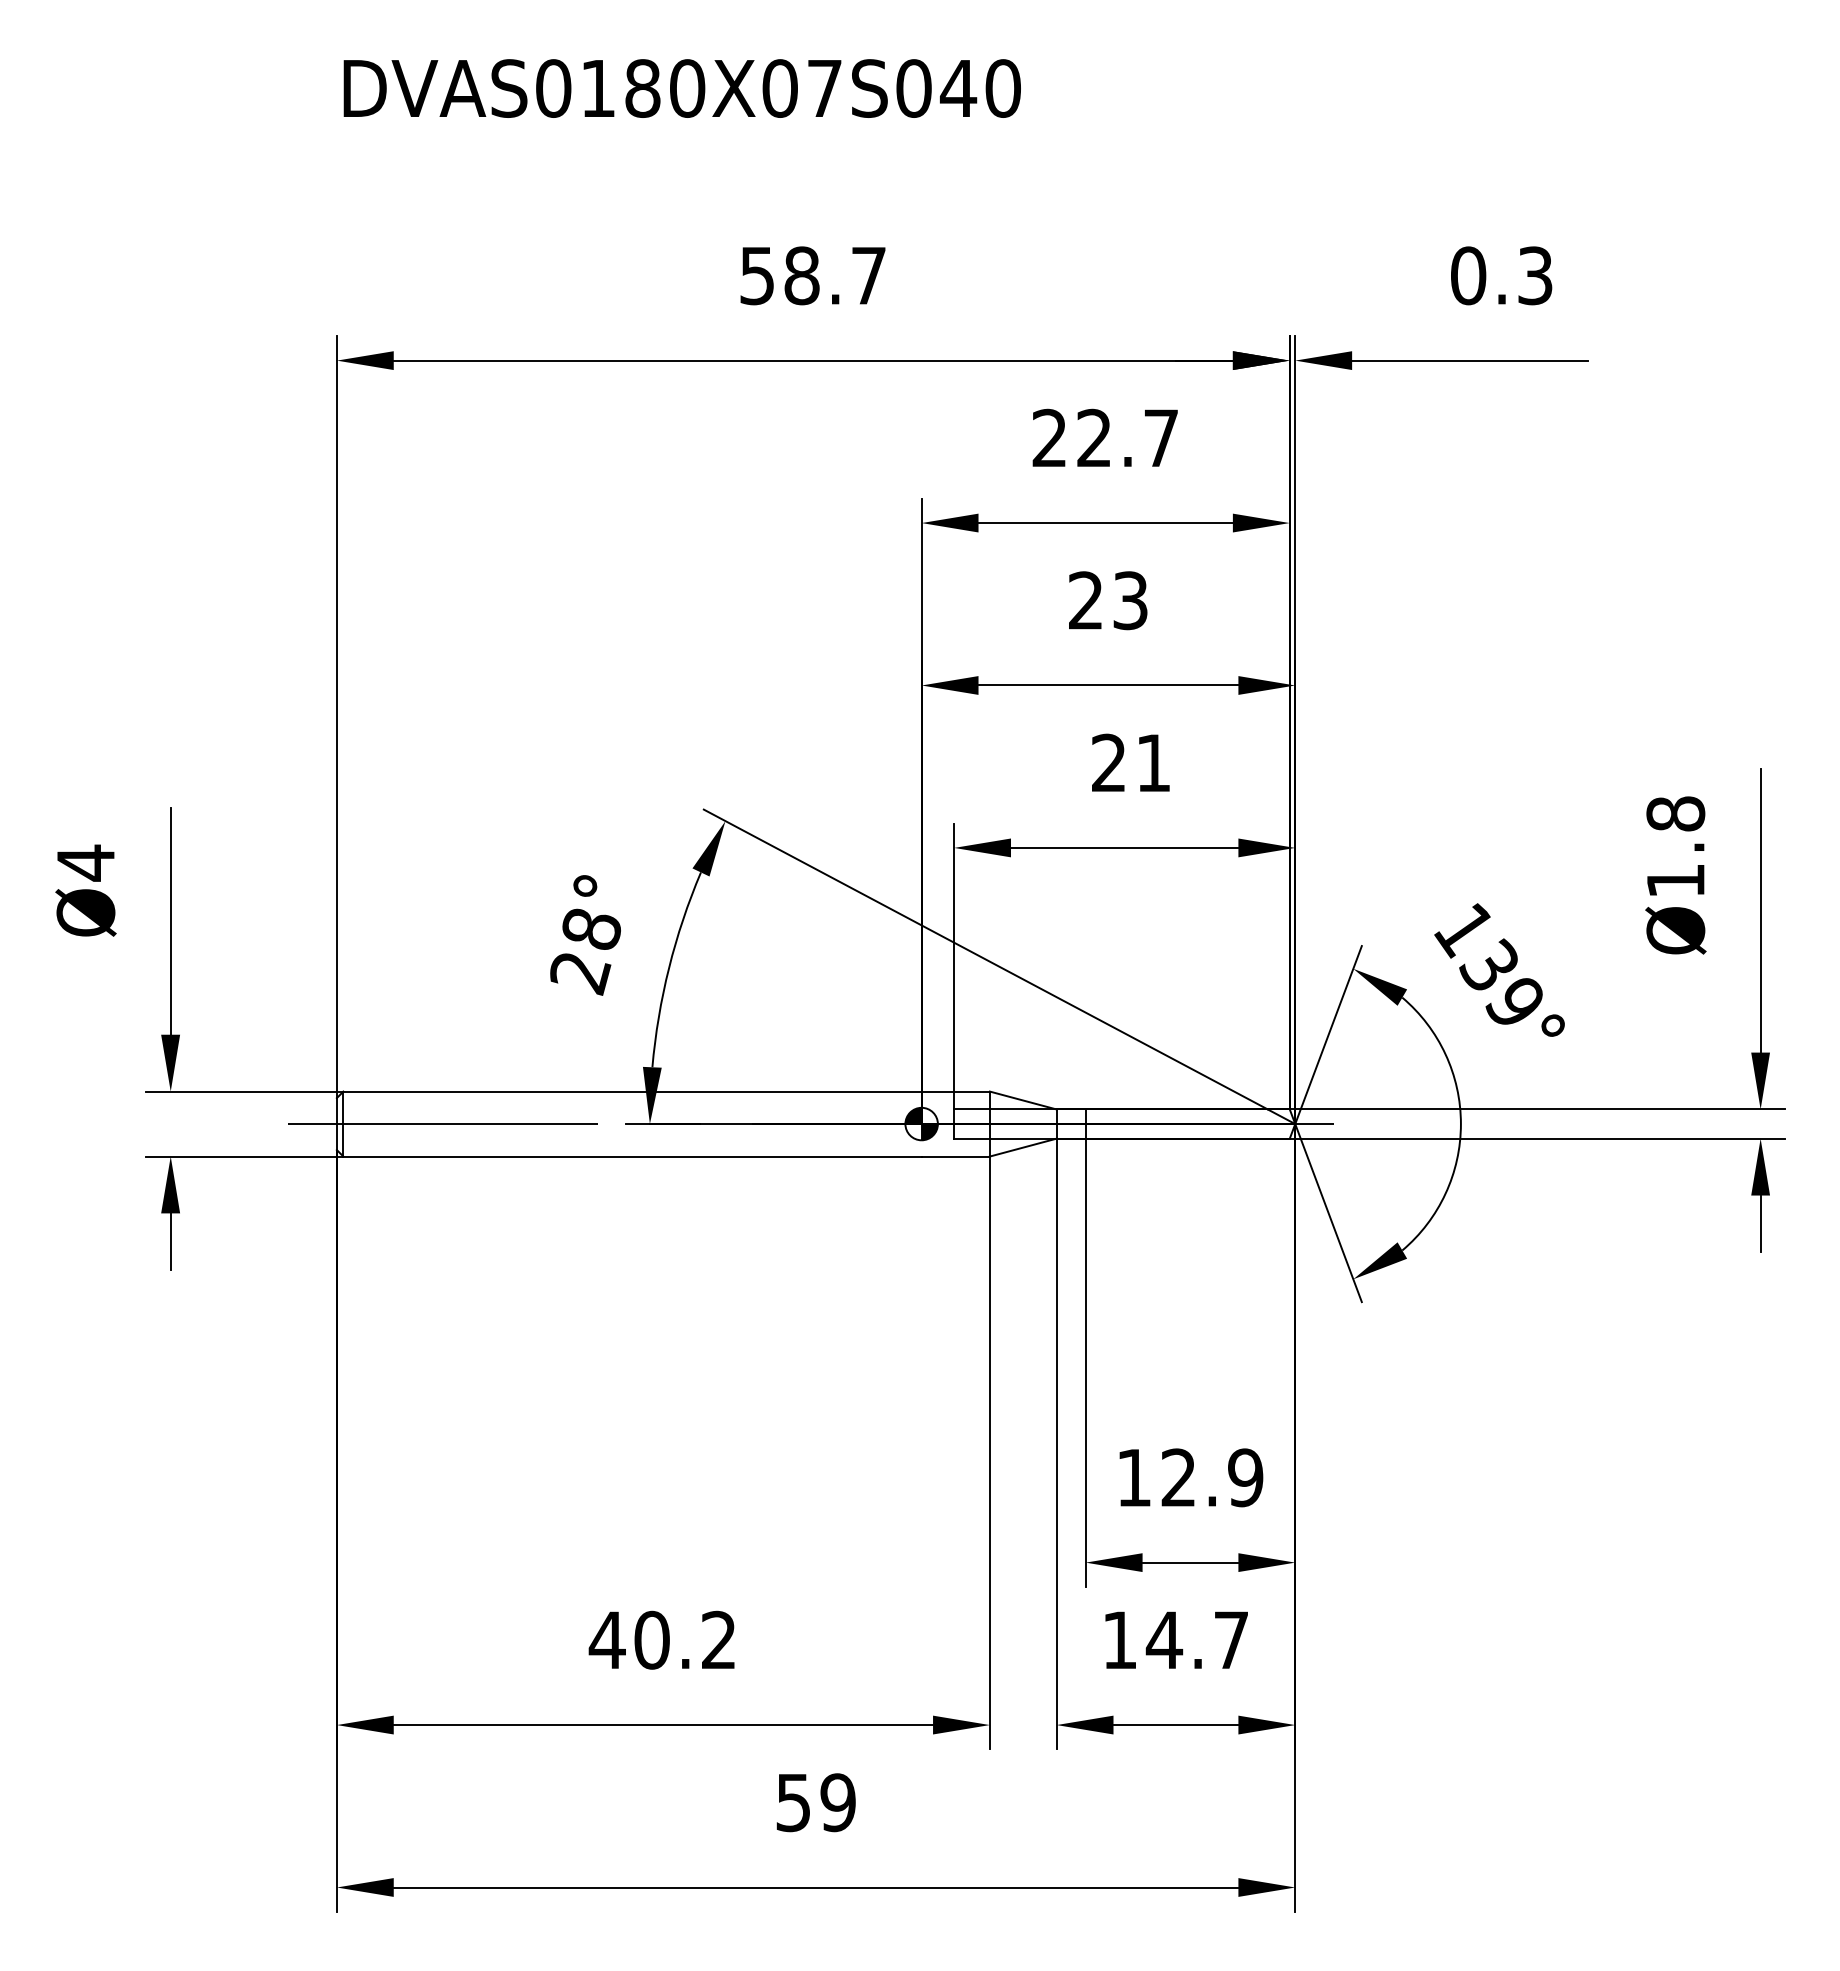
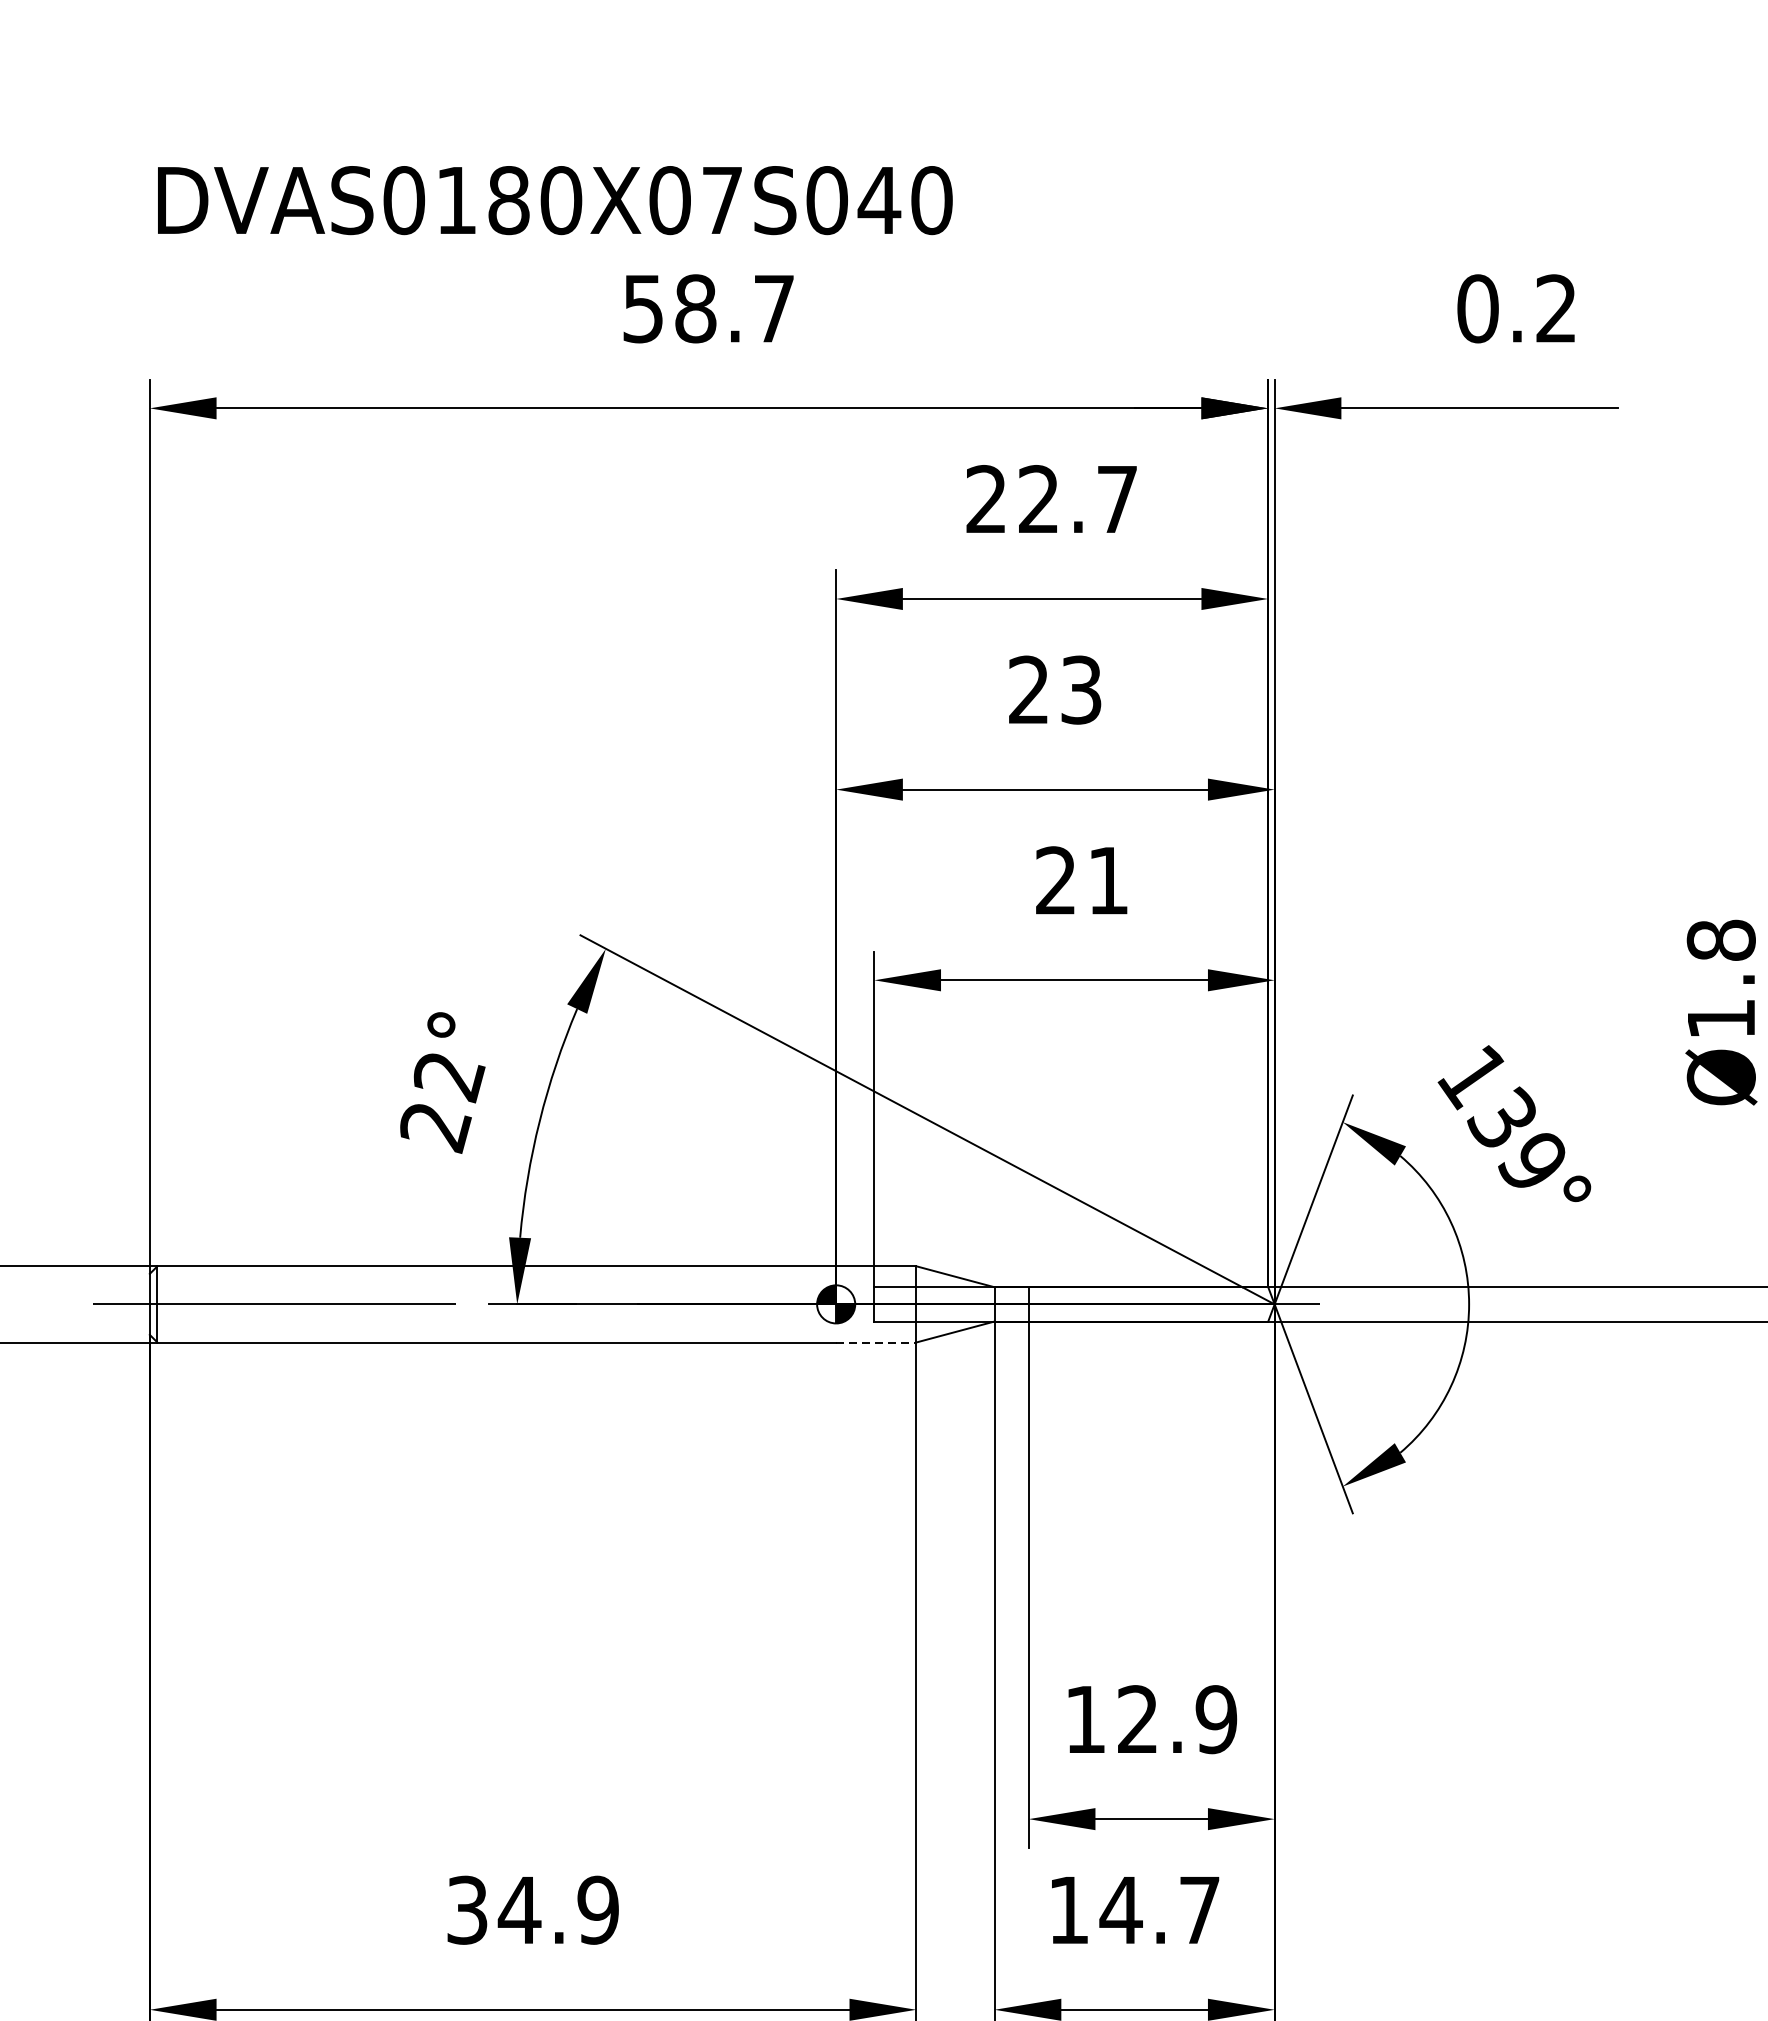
text: (681, 88) -> (554, 200), moved
text: (1535, 275) -> (1556, 308), 0.3 -> 0.2
text: (591, 930) -> (448, 1077), 28° -> 22°
line: (956, 1156) -> (877, 1342), solid -> dashed
text: (662, 1639) -> (531, 1909), 40.2 -> 34.9

